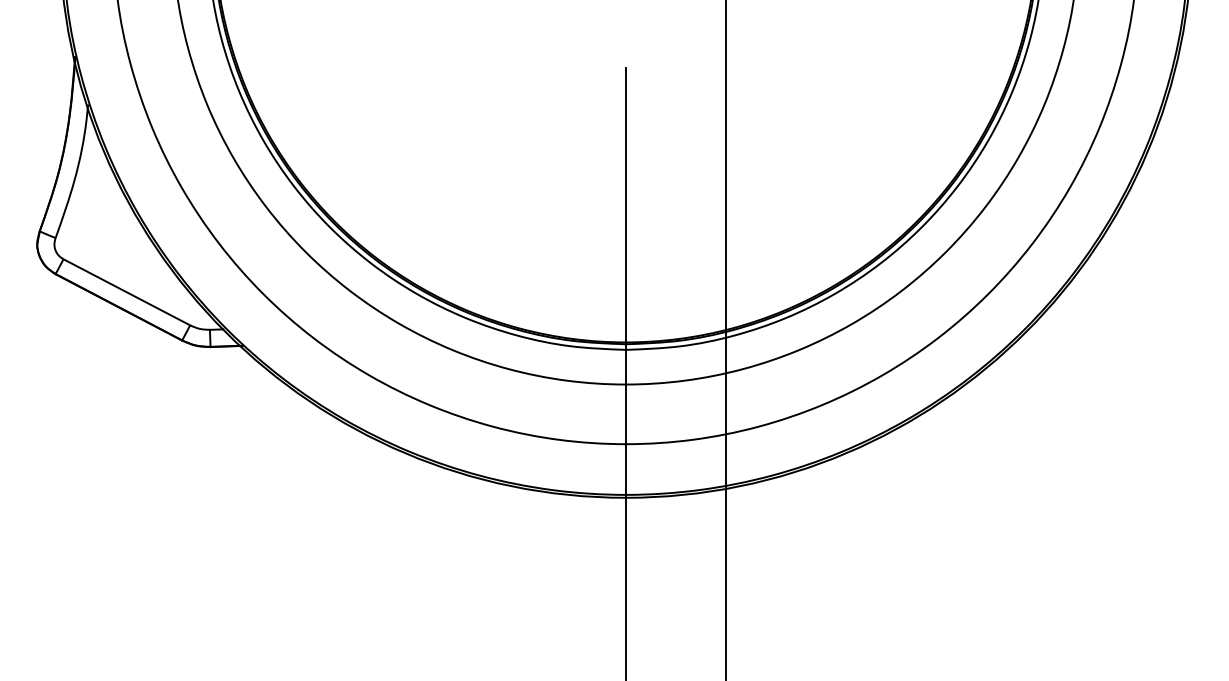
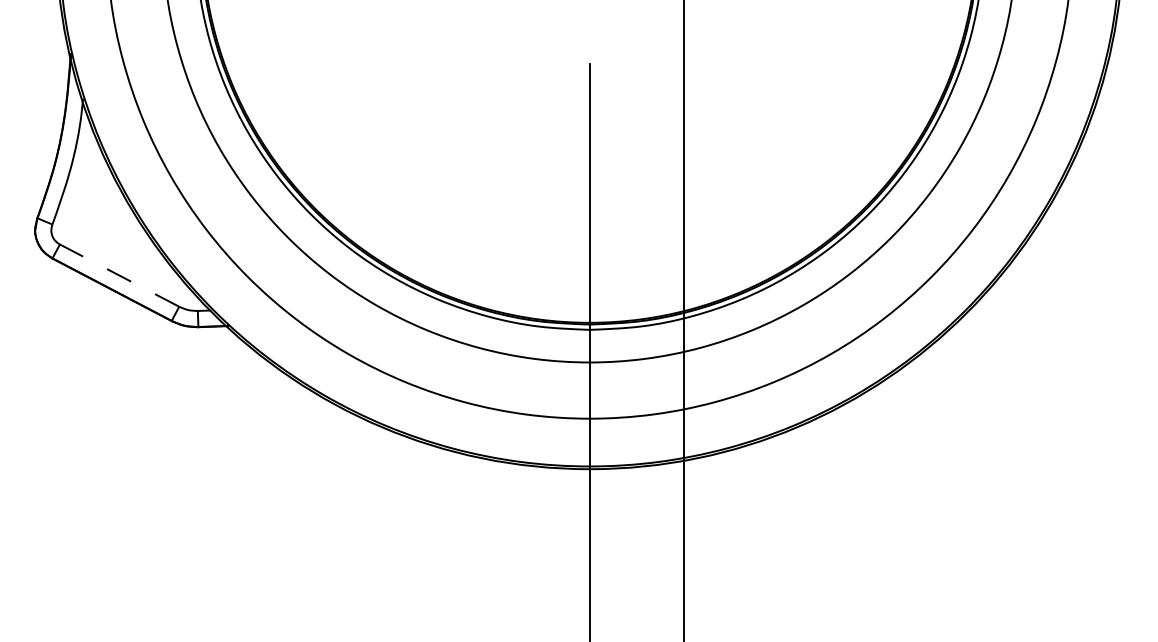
line: (126, 292) -> (119, 275), solid -> dashed

